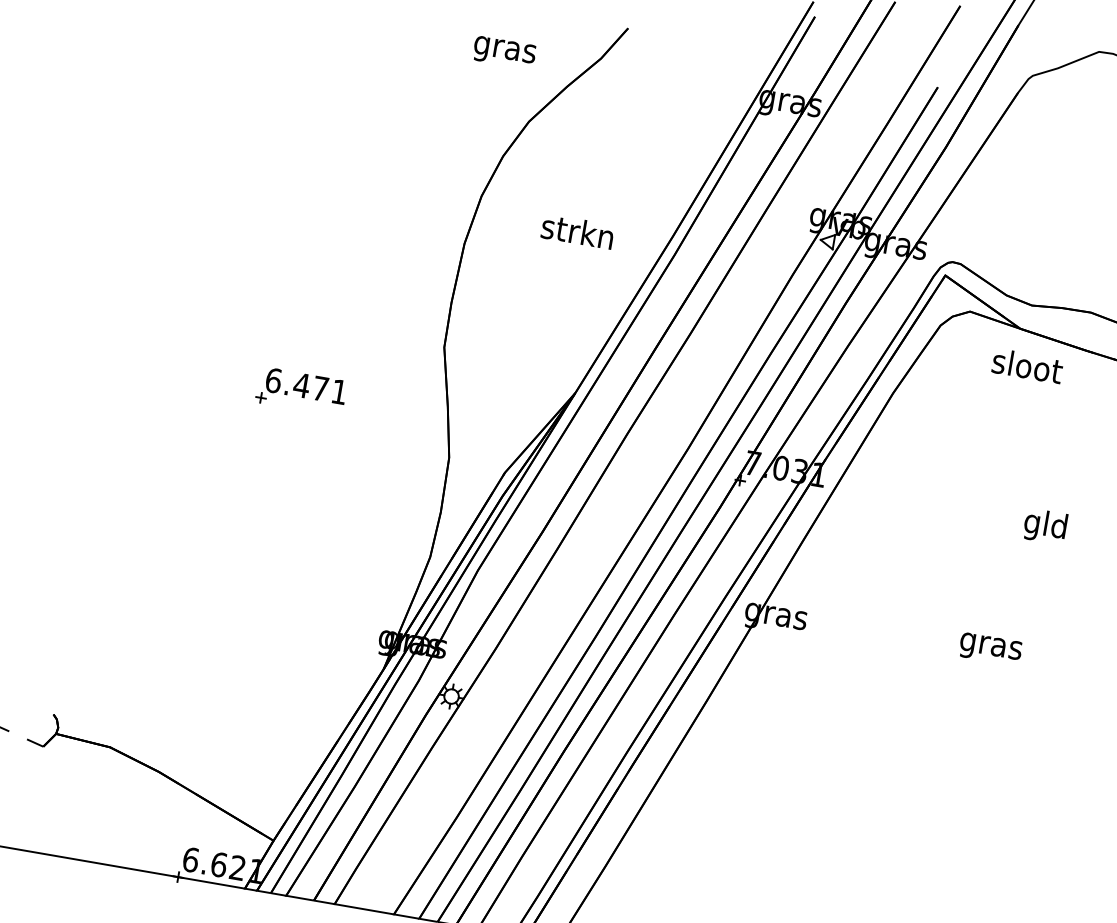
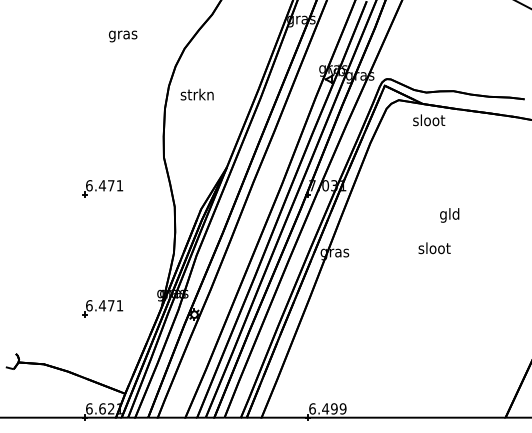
text: (505, 52) -> (123, 36), moved
text: (576, 231) -> (196, 94), moved
text: (1044, 526) -> (449, 215), moved
text: (991, 645) -> (434, 249), gras -> sloot
part: (256, 649) -> (102, 308), added

